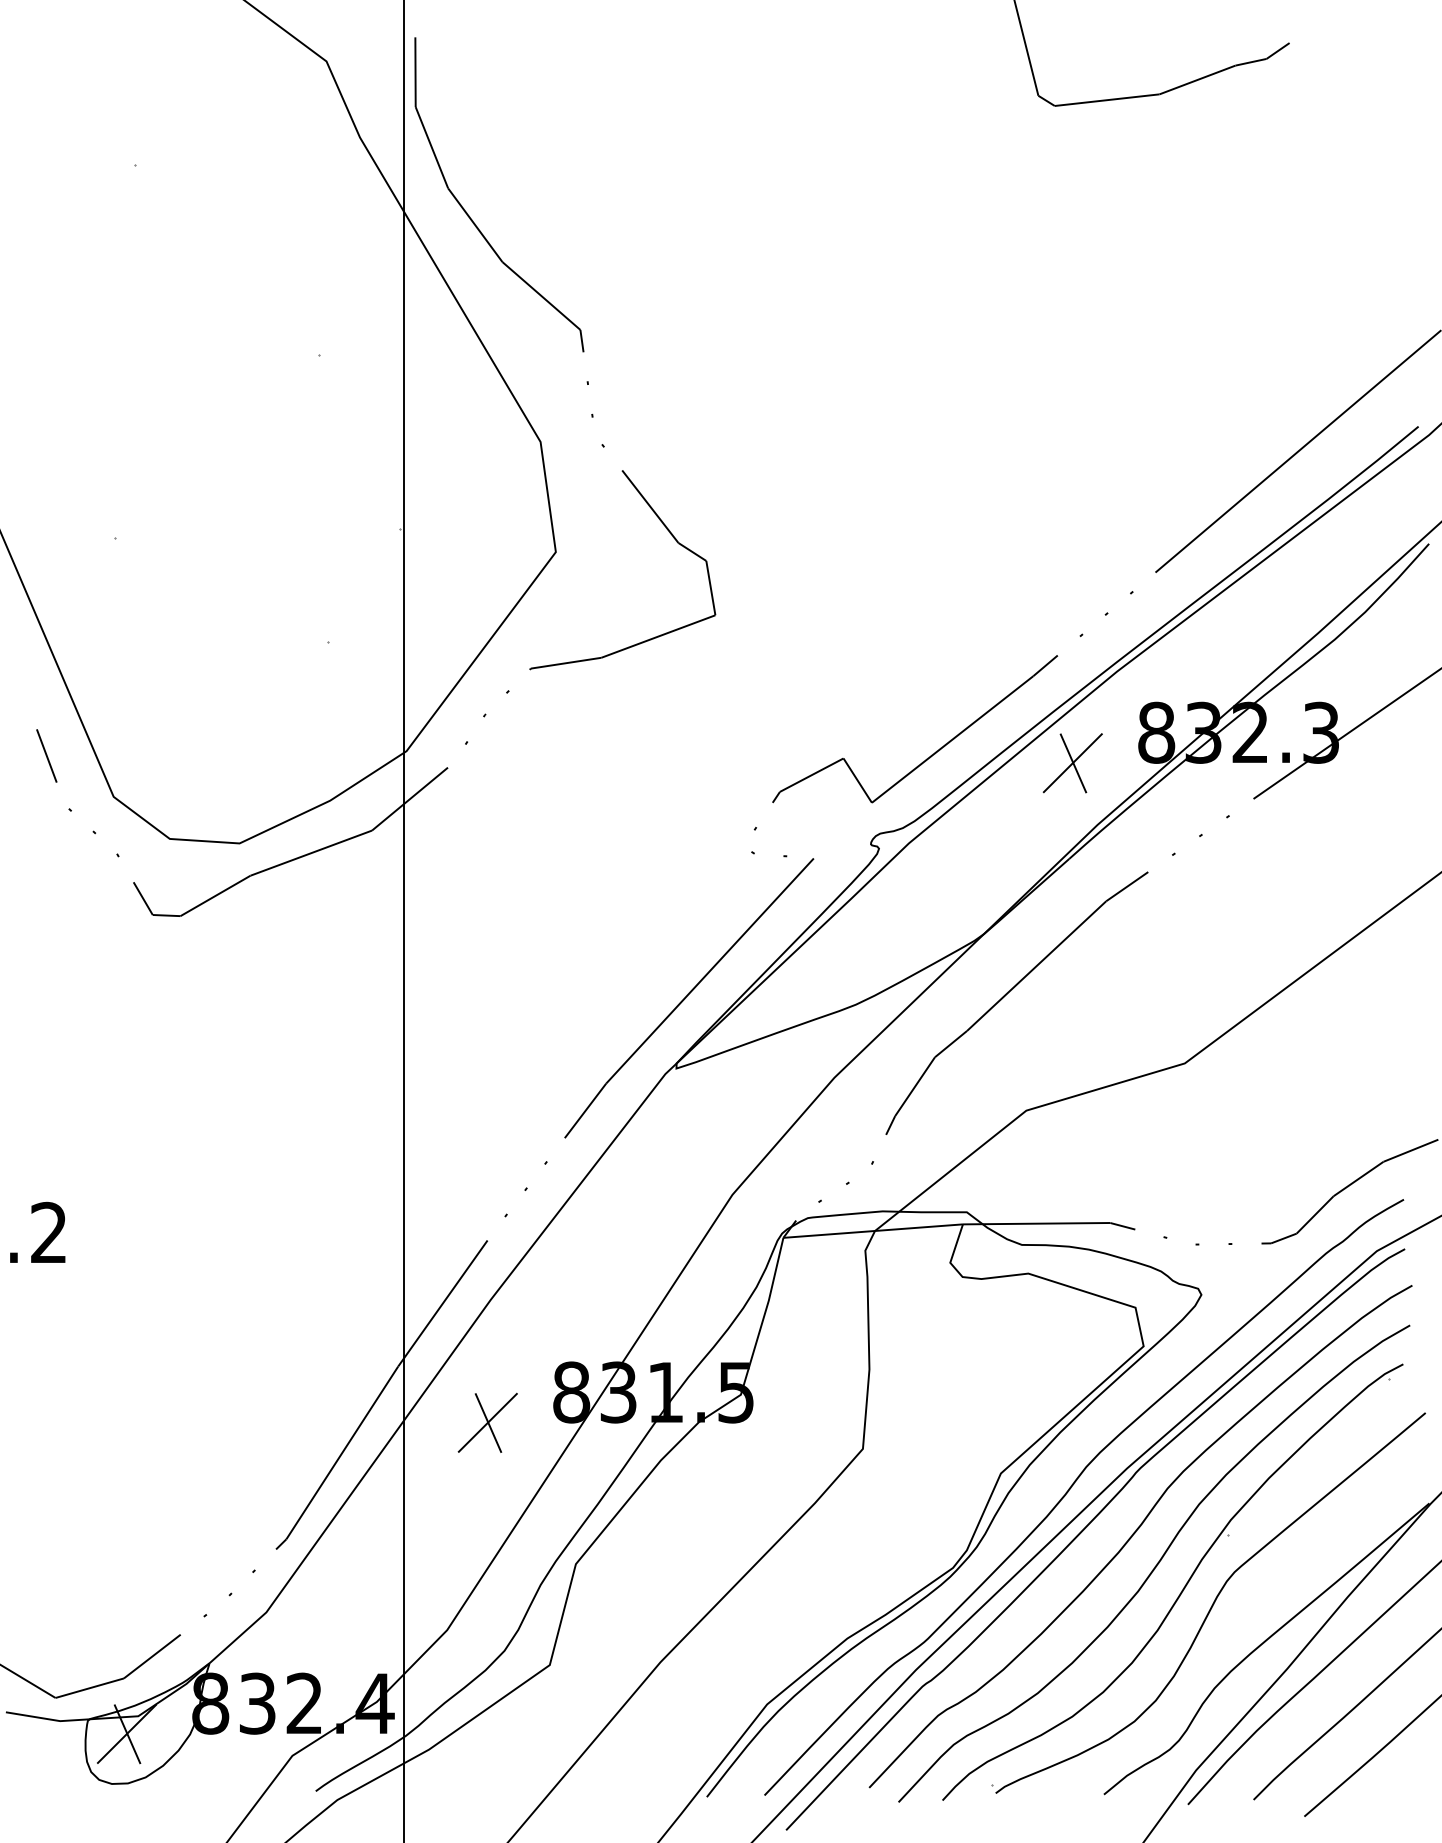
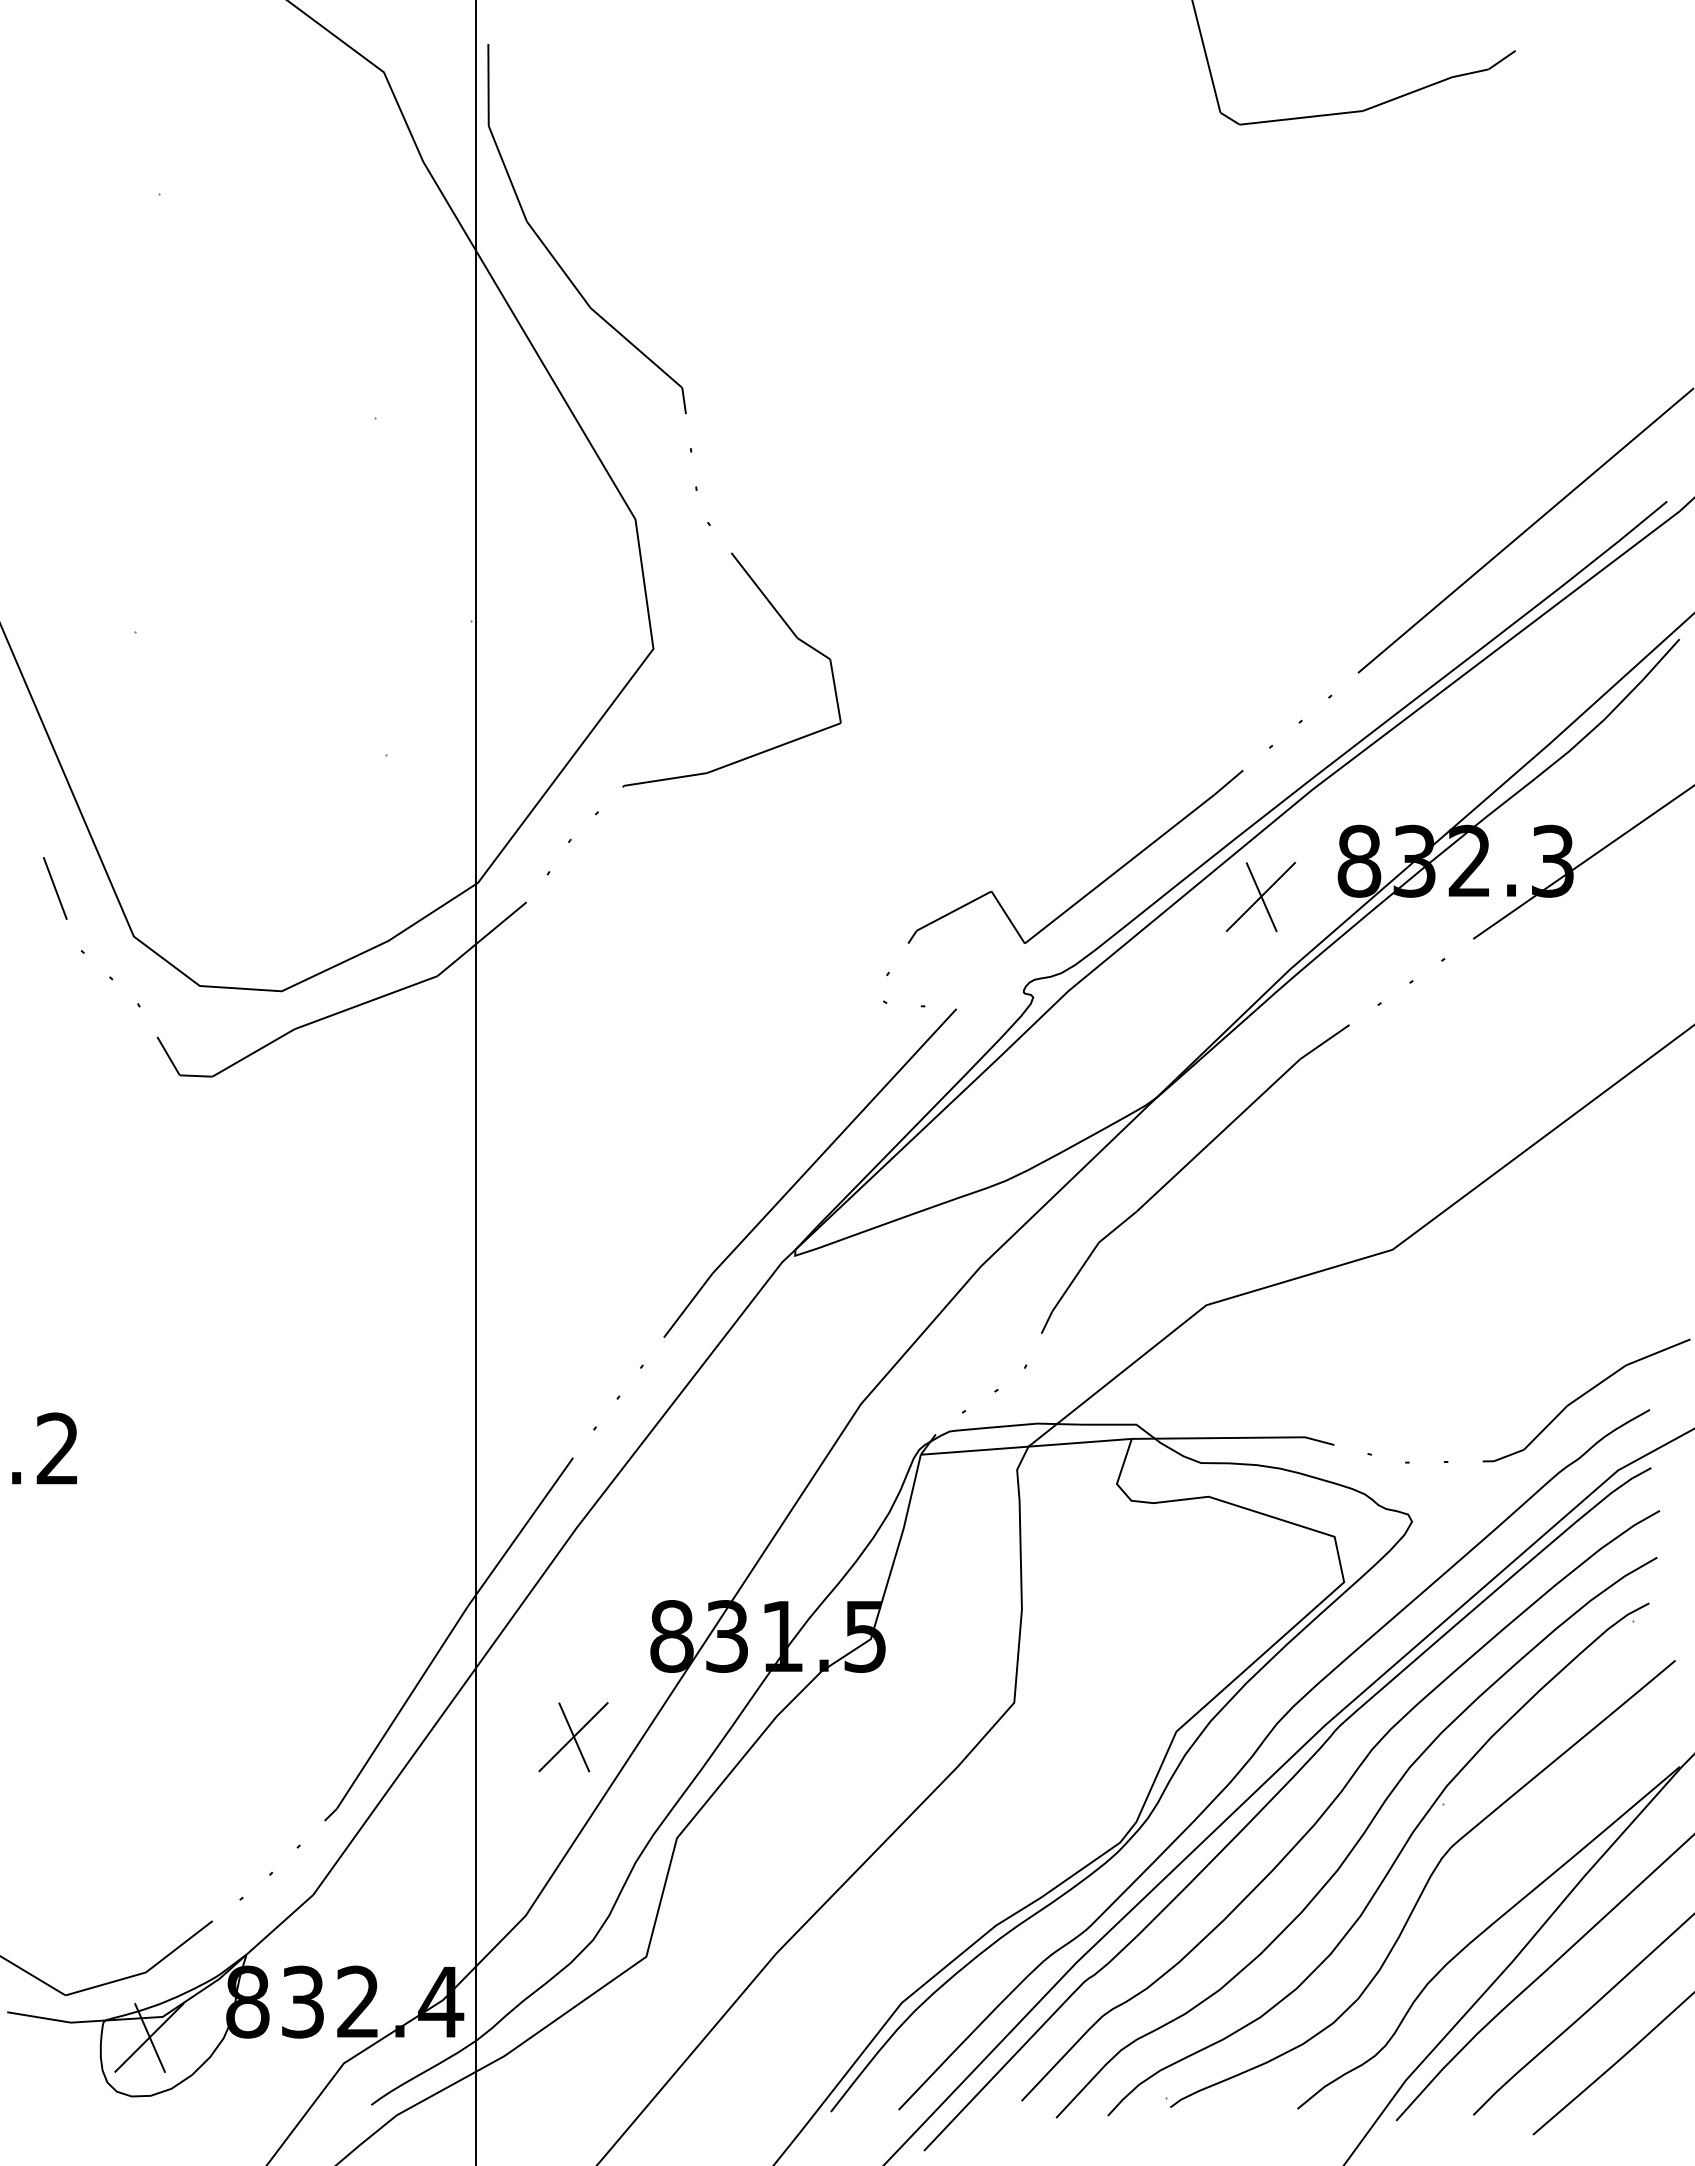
part: (487, 1423) -> (573, 1737), moved

